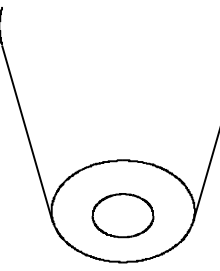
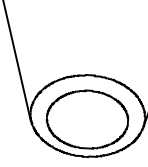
part: (122, 215) -> (87, 119), size x1.67

